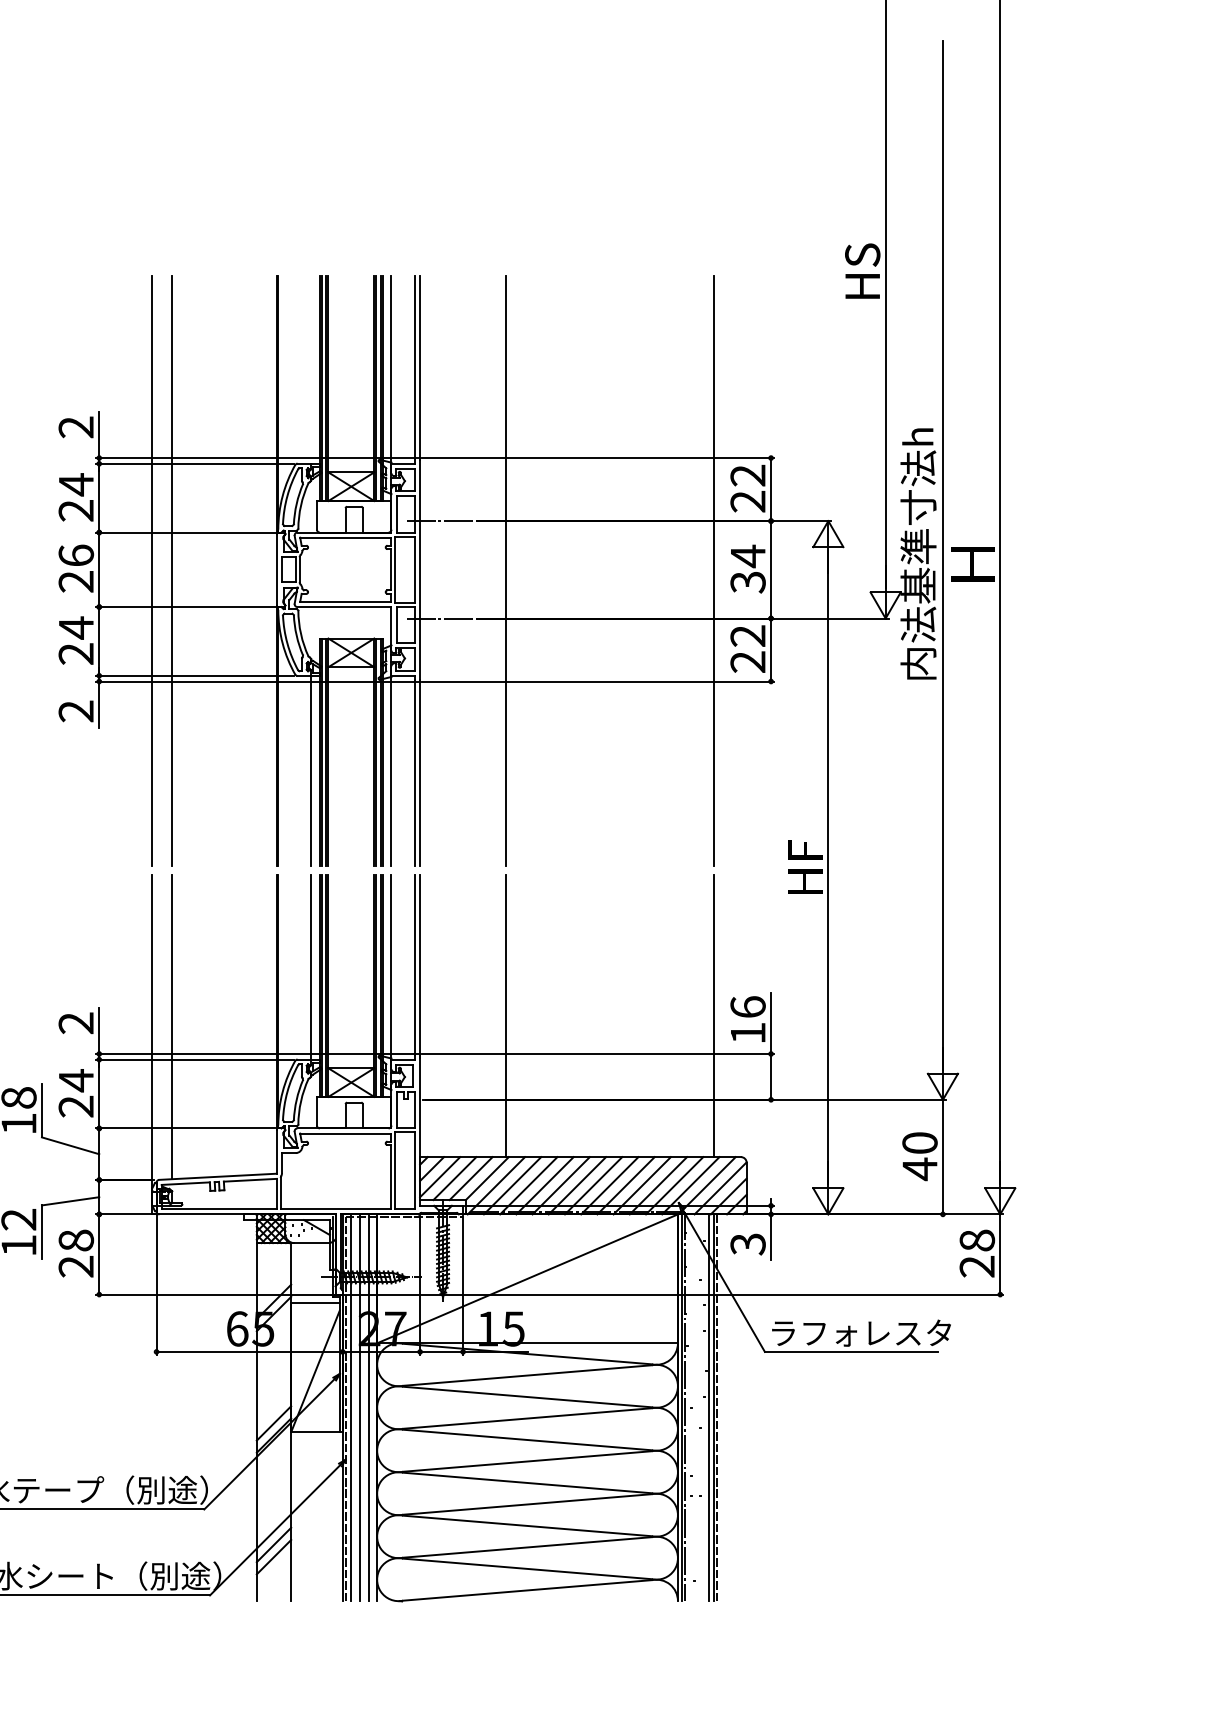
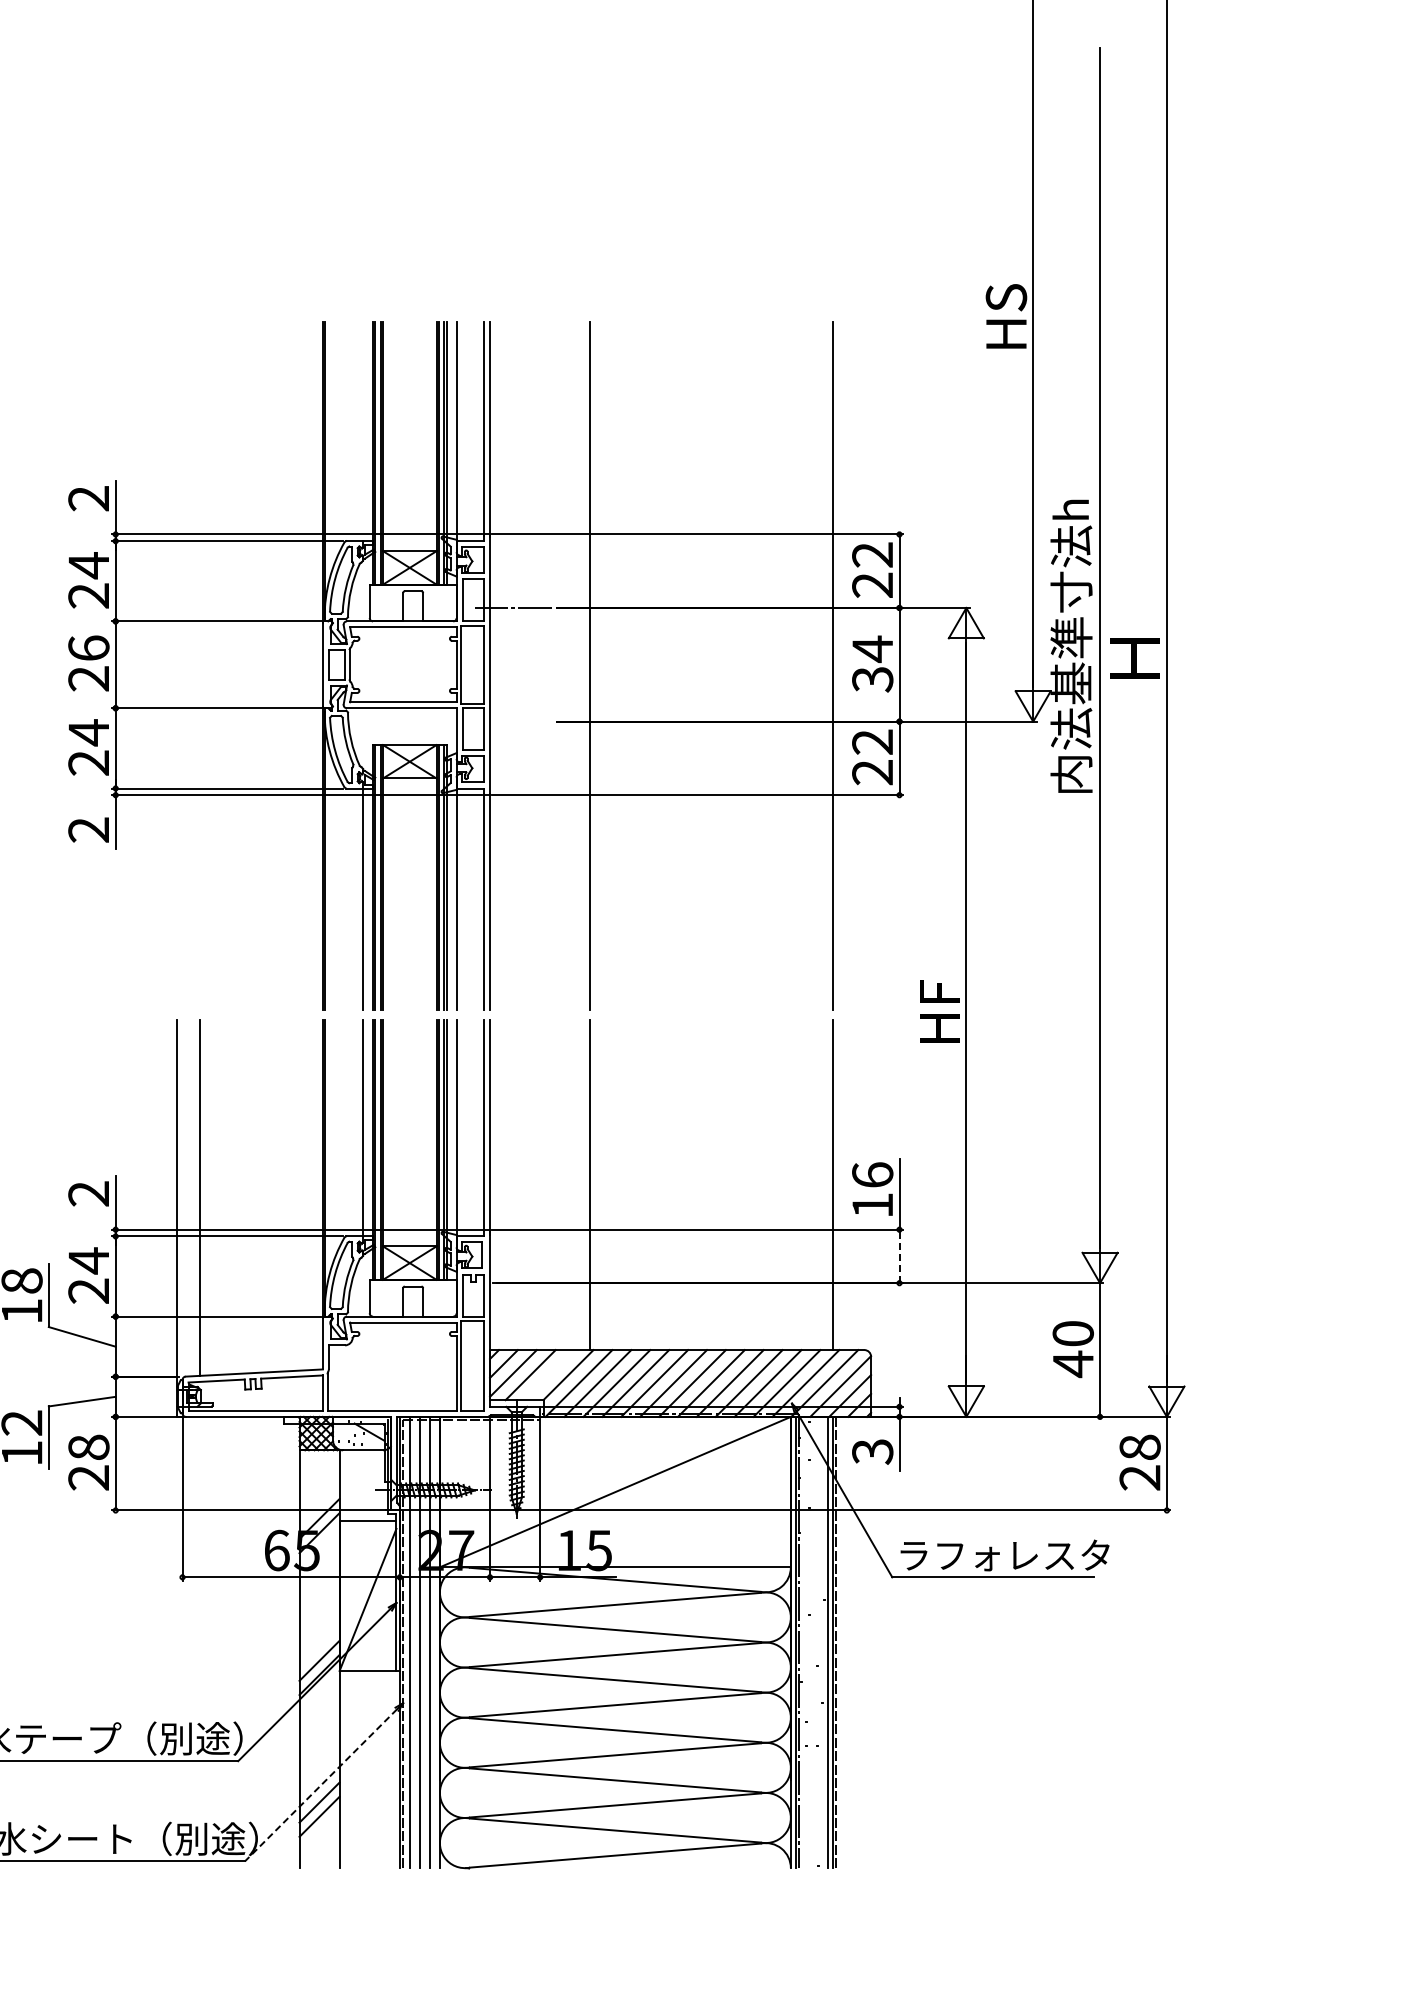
line: (151, 571) -> (176, 666), removed
line: (171, 571) -> (200, 666), removed
line: (440, 618) -> (513, 721), removed
line: (771, 1076) -> (899, 1256), solid -> dashed
line: (471, 1178) -> (549, 1375), removed
line: (275, 1530) -> (321, 1785), solid -> dashed

